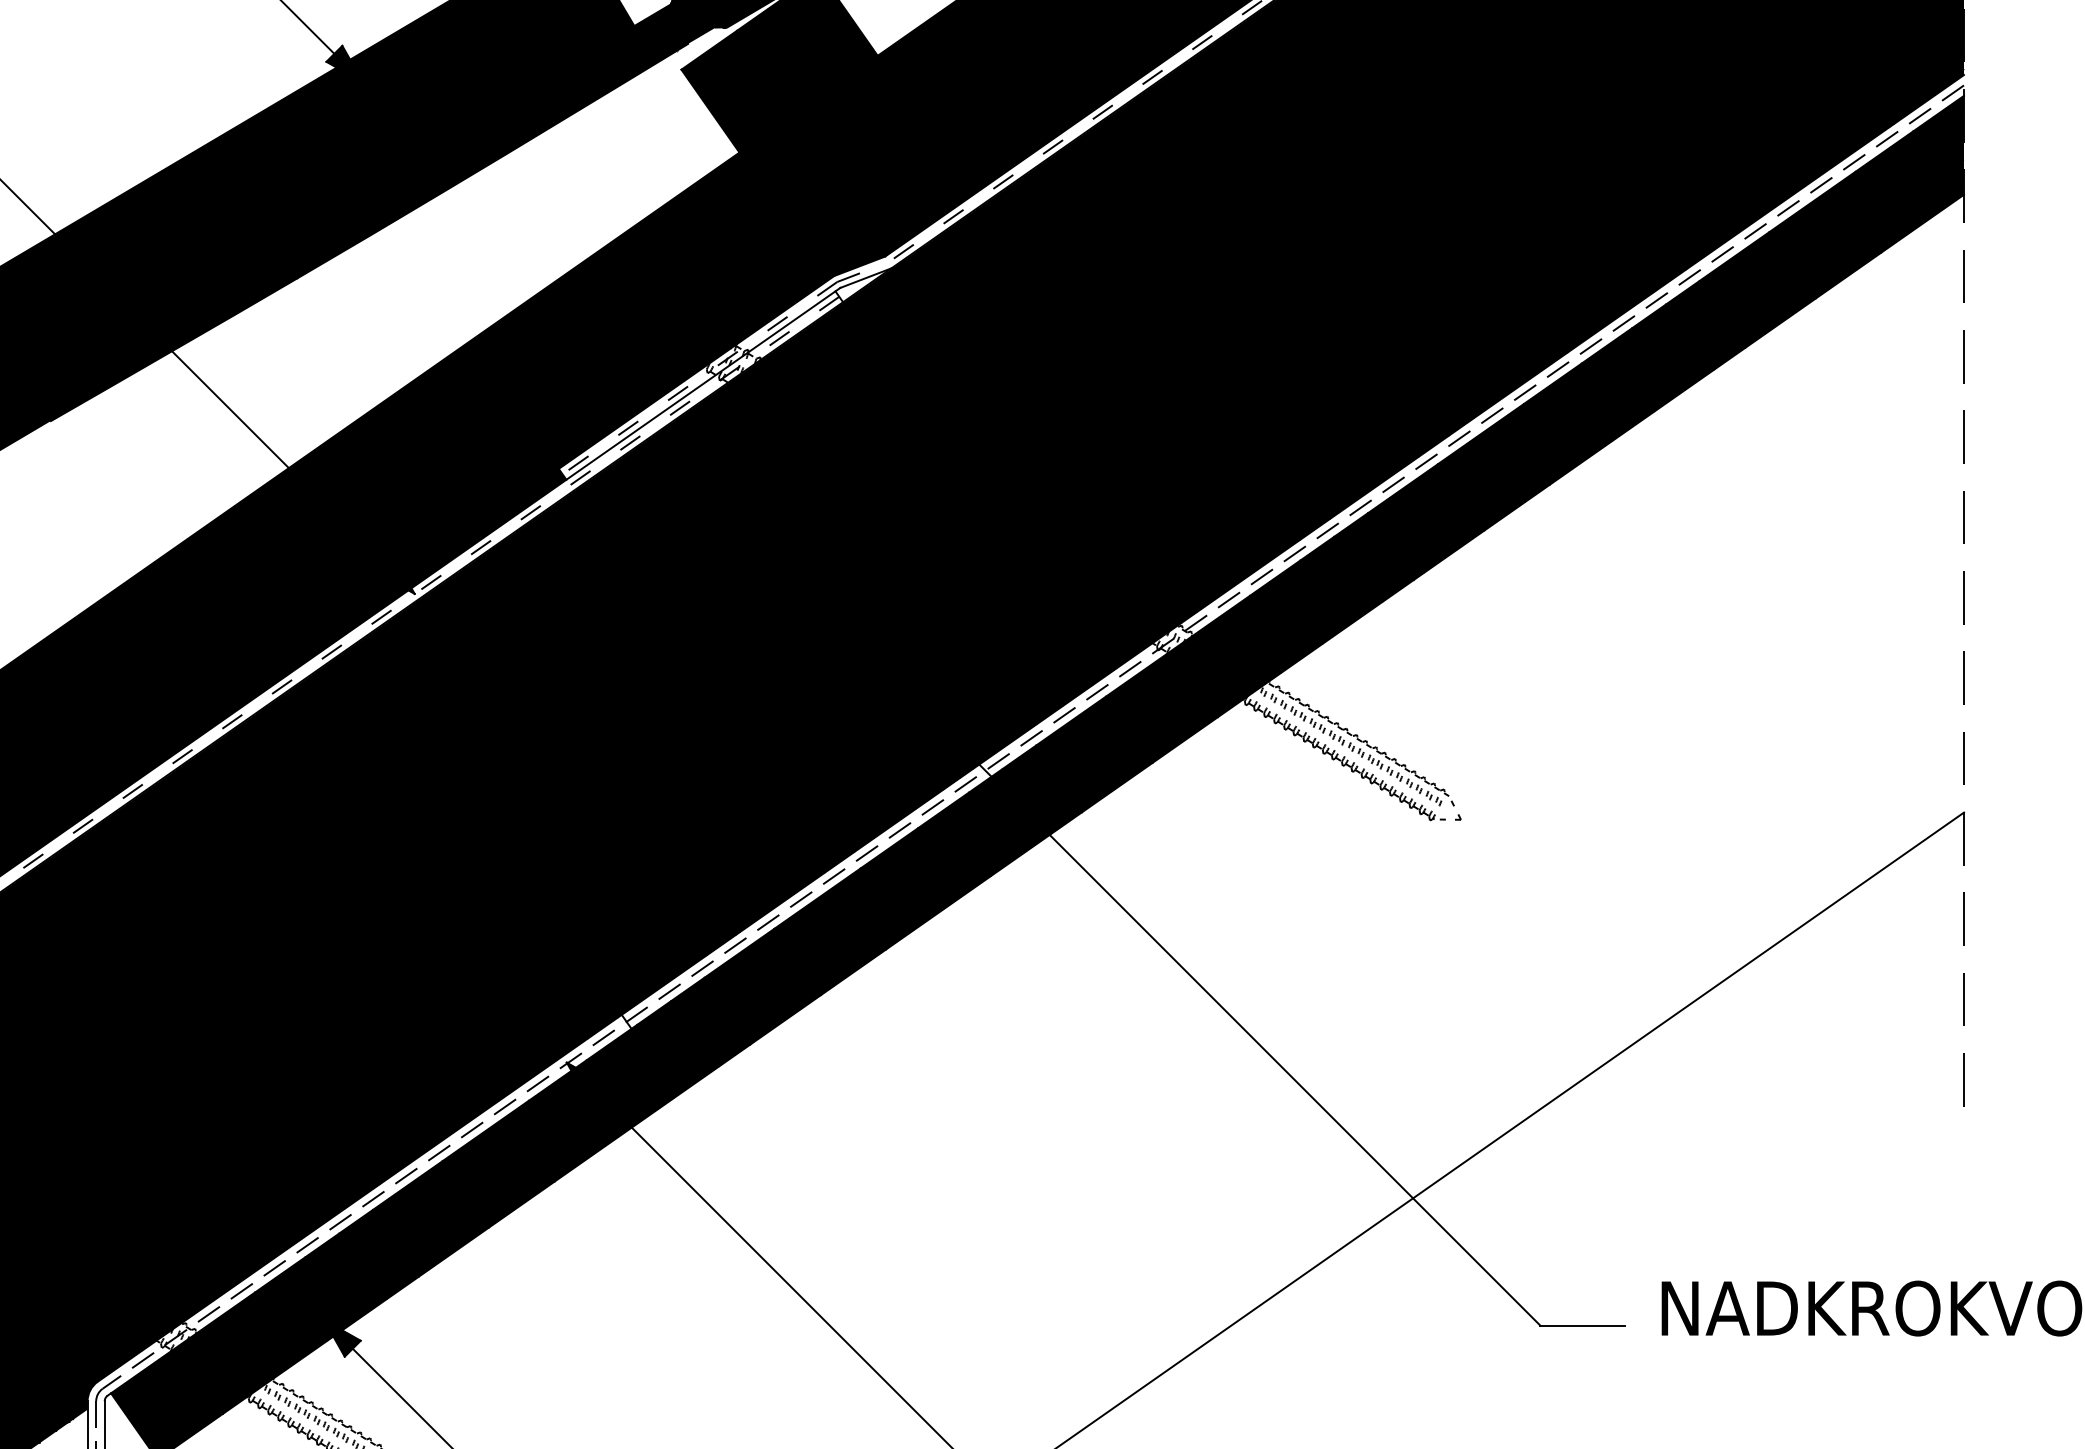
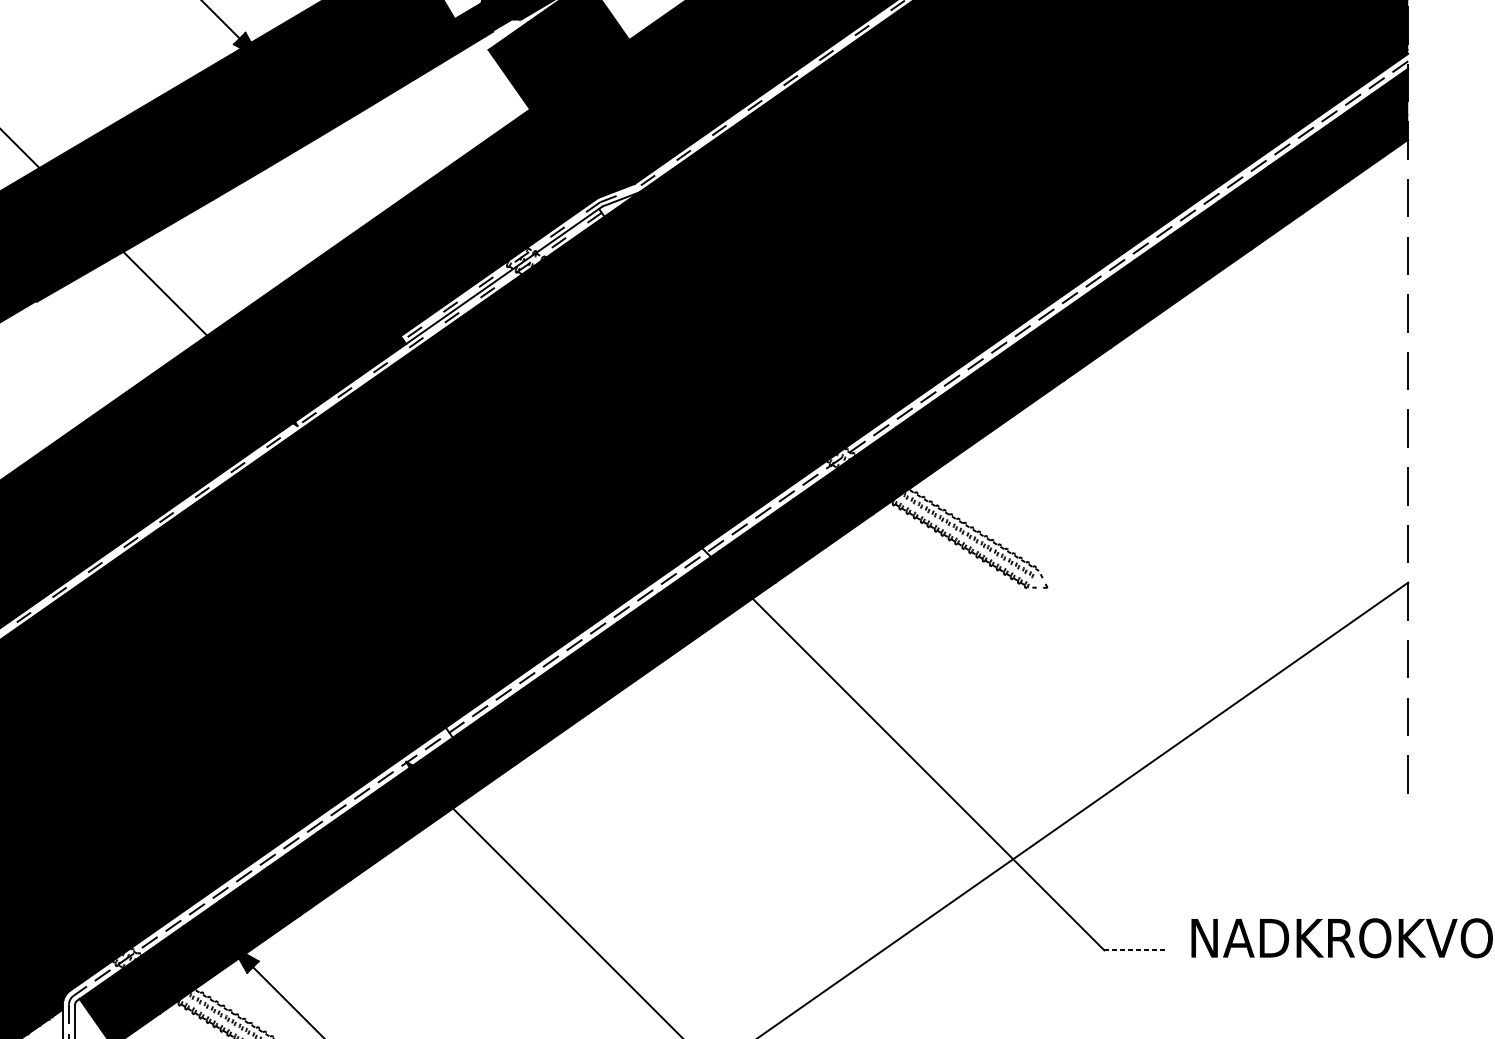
line: (1582, 1325) -> (1134, 950), solid -> dashed

